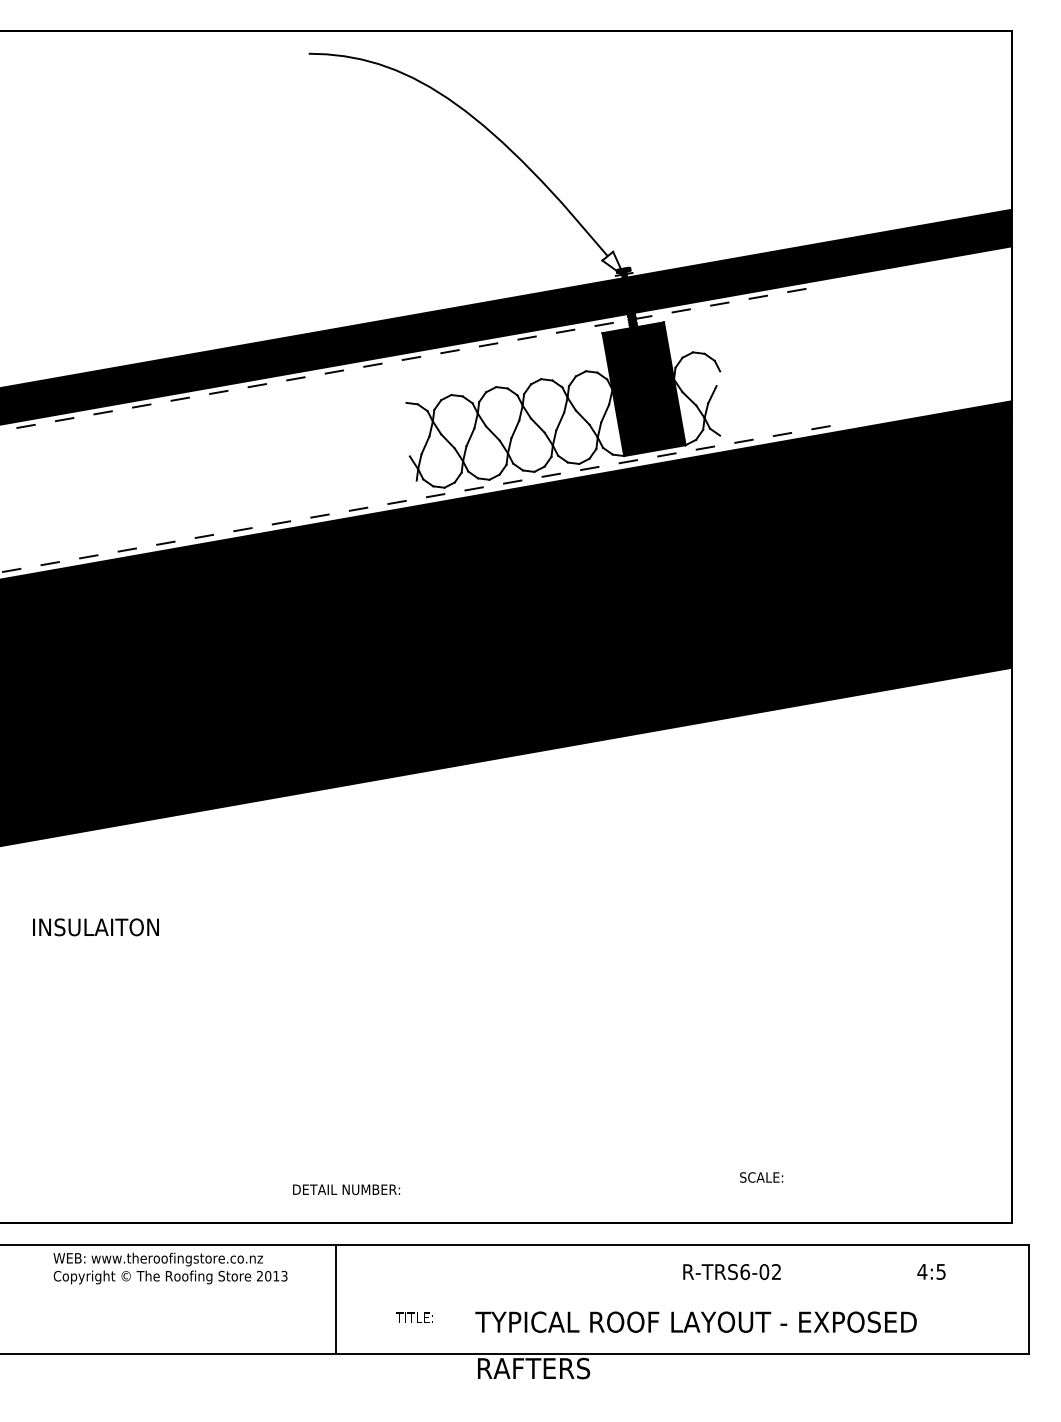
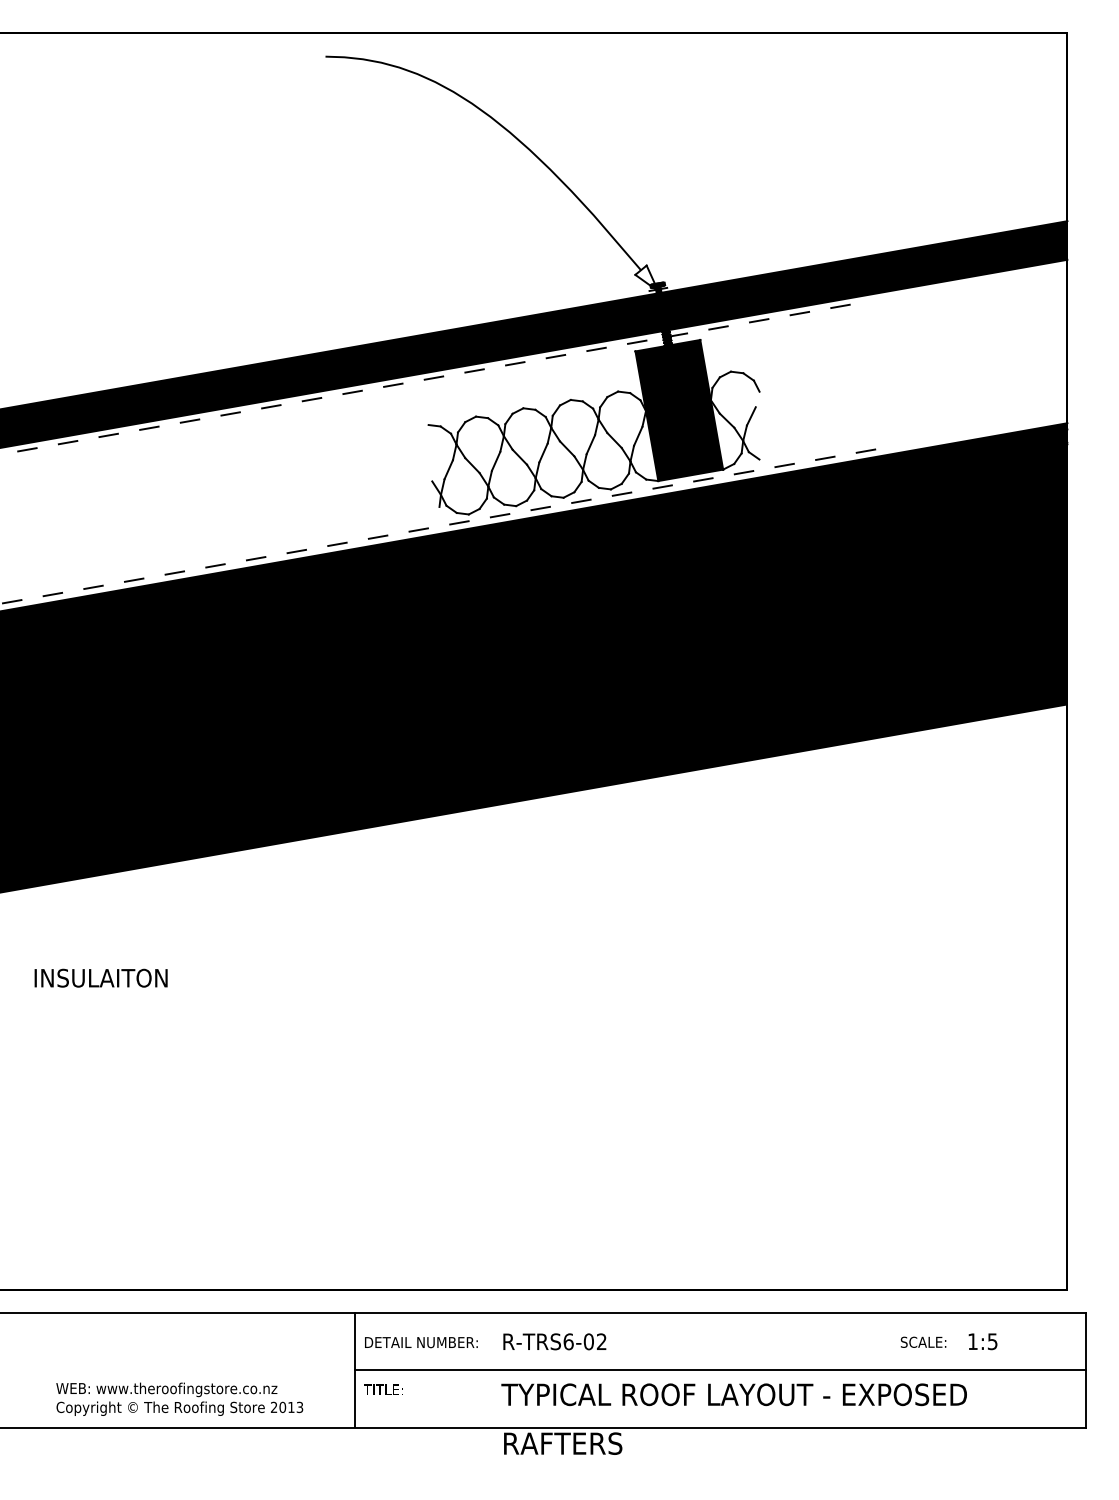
text: (761, 1177) -> (923, 1342), moved
text: (346, 1189) -> (421, 1342), moved
text: (170, 1268) -> (179, 1399), moved
text: (922, 1271) -> (973, 1341), 4:5 -> 1:5
text: (731, 1272) -> (554, 1342), moved
line: (682, 1298) -> (719, 1369), added
text: (414, 1317) -> (383, 1389), moved

